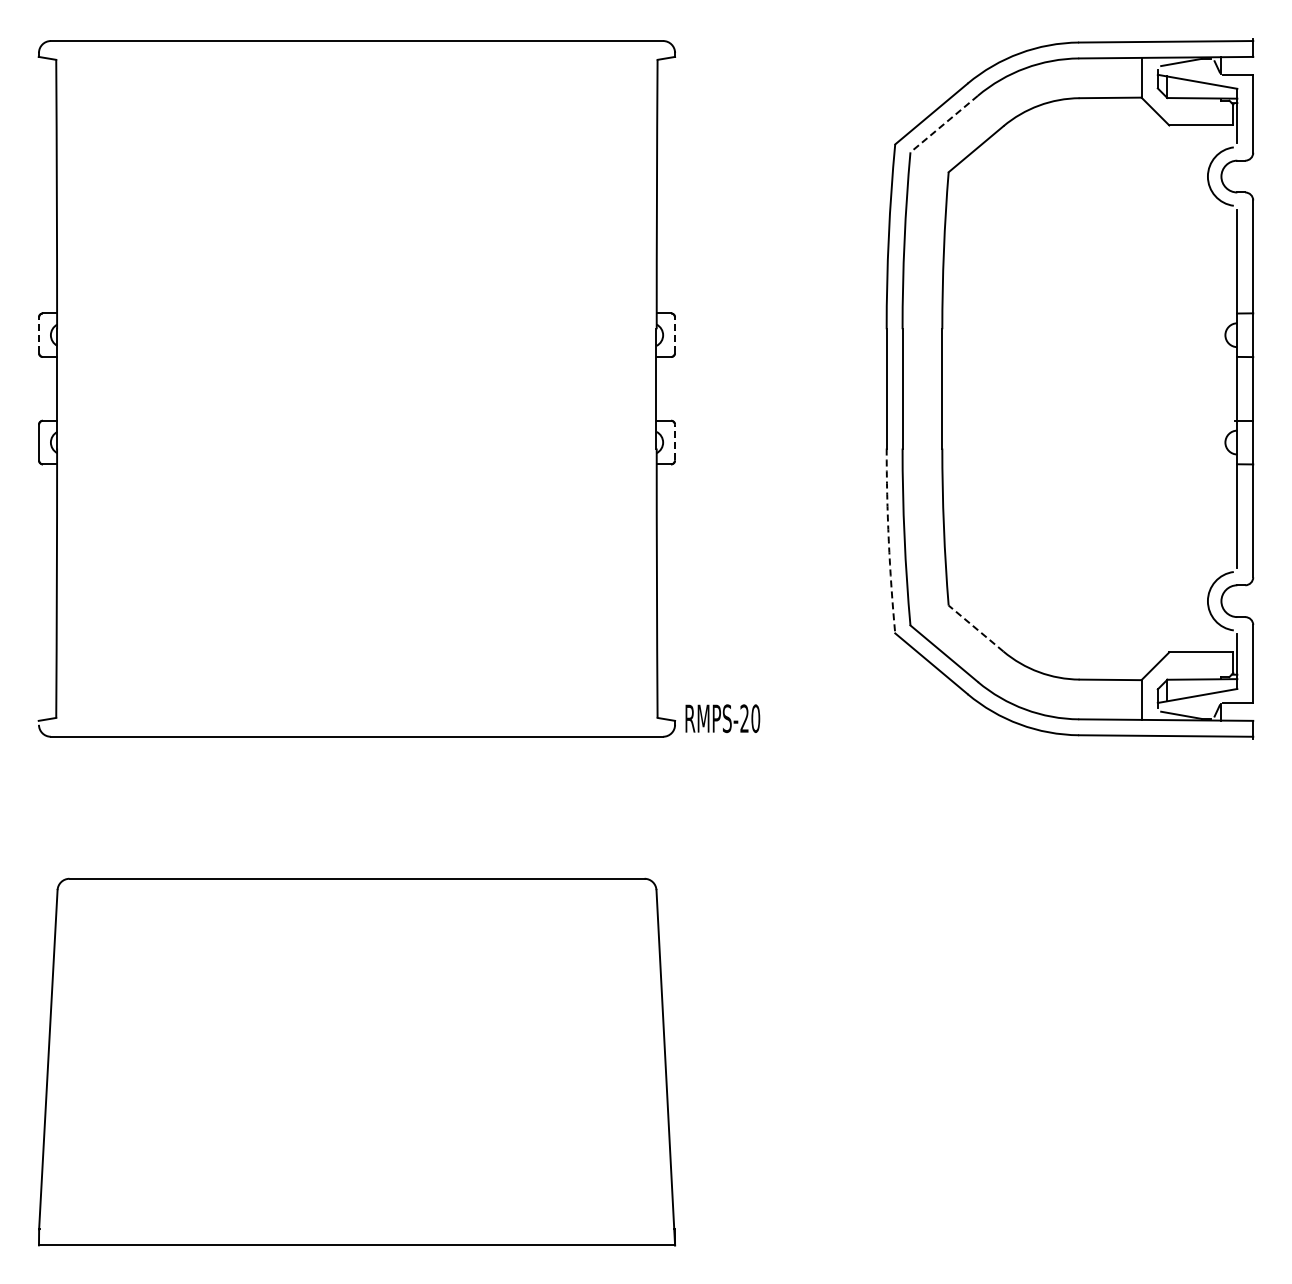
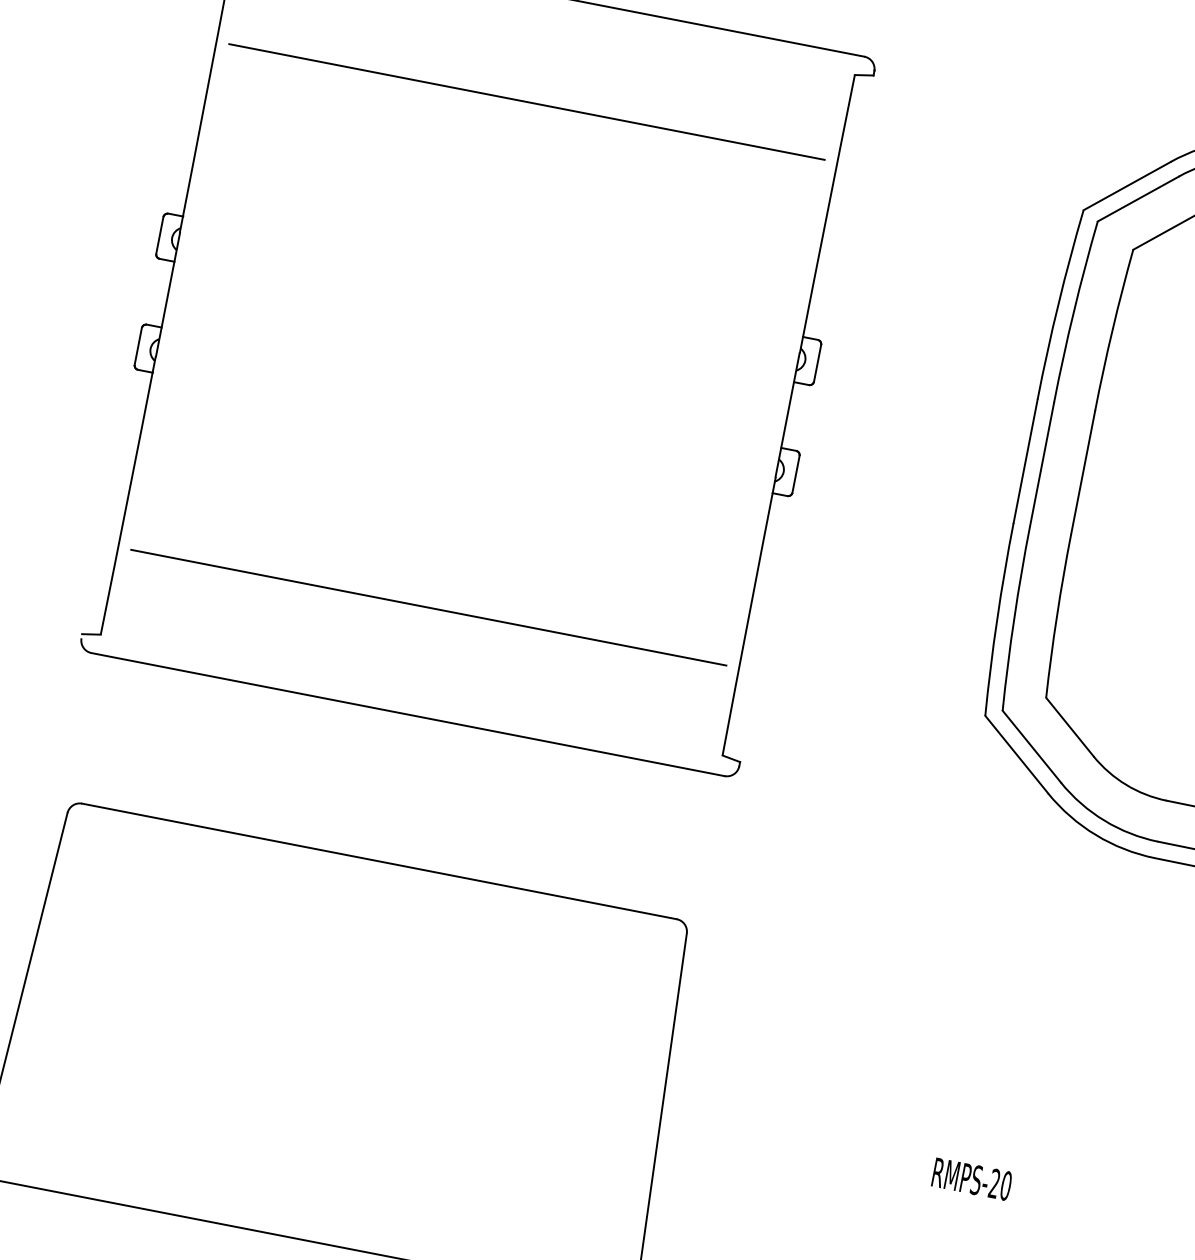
line: (943, 124) -> (1137, 199), dashed -> solid
line: (356, 144) -> (526, 102), added
line: (38, 335) -> (159, 235), dashed -> solid
line: (675, 335) -> (817, 363), dashed -> solid
line: (675, 442) -> (796, 474), dashed -> solid
arc: (888, 541) -> (996, 619), dashed -> solid
line: (976, 628) -> (1070, 727), dashed -> solid
line: (356, 633) -> (428, 607), added
text: (722, 718) -> (971, 1179), moved

